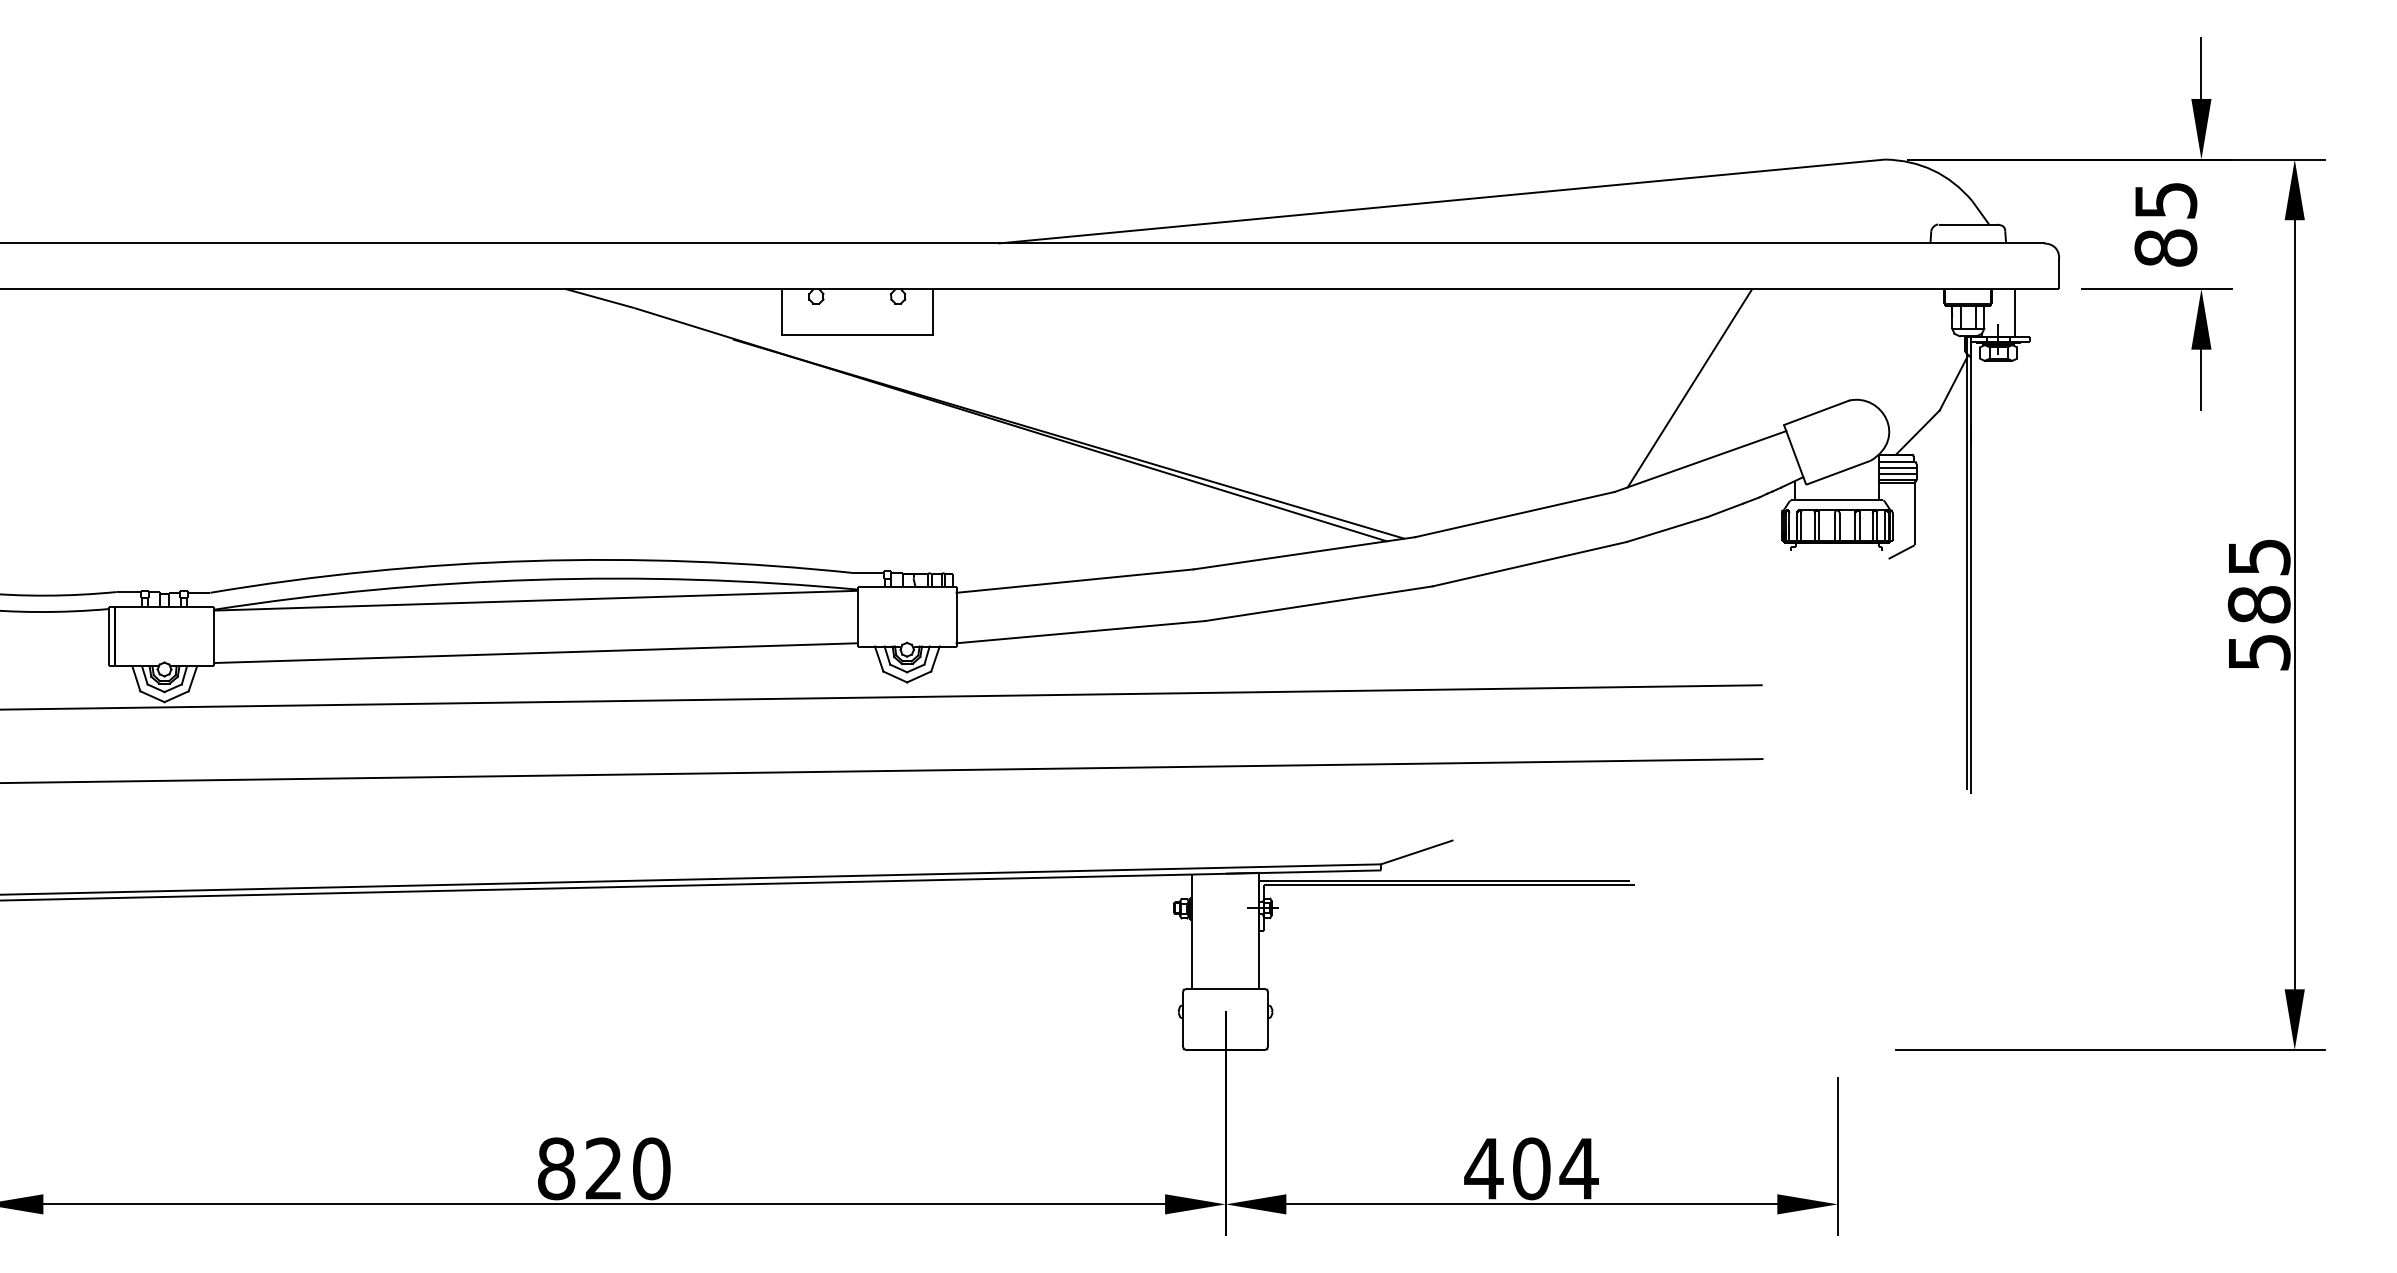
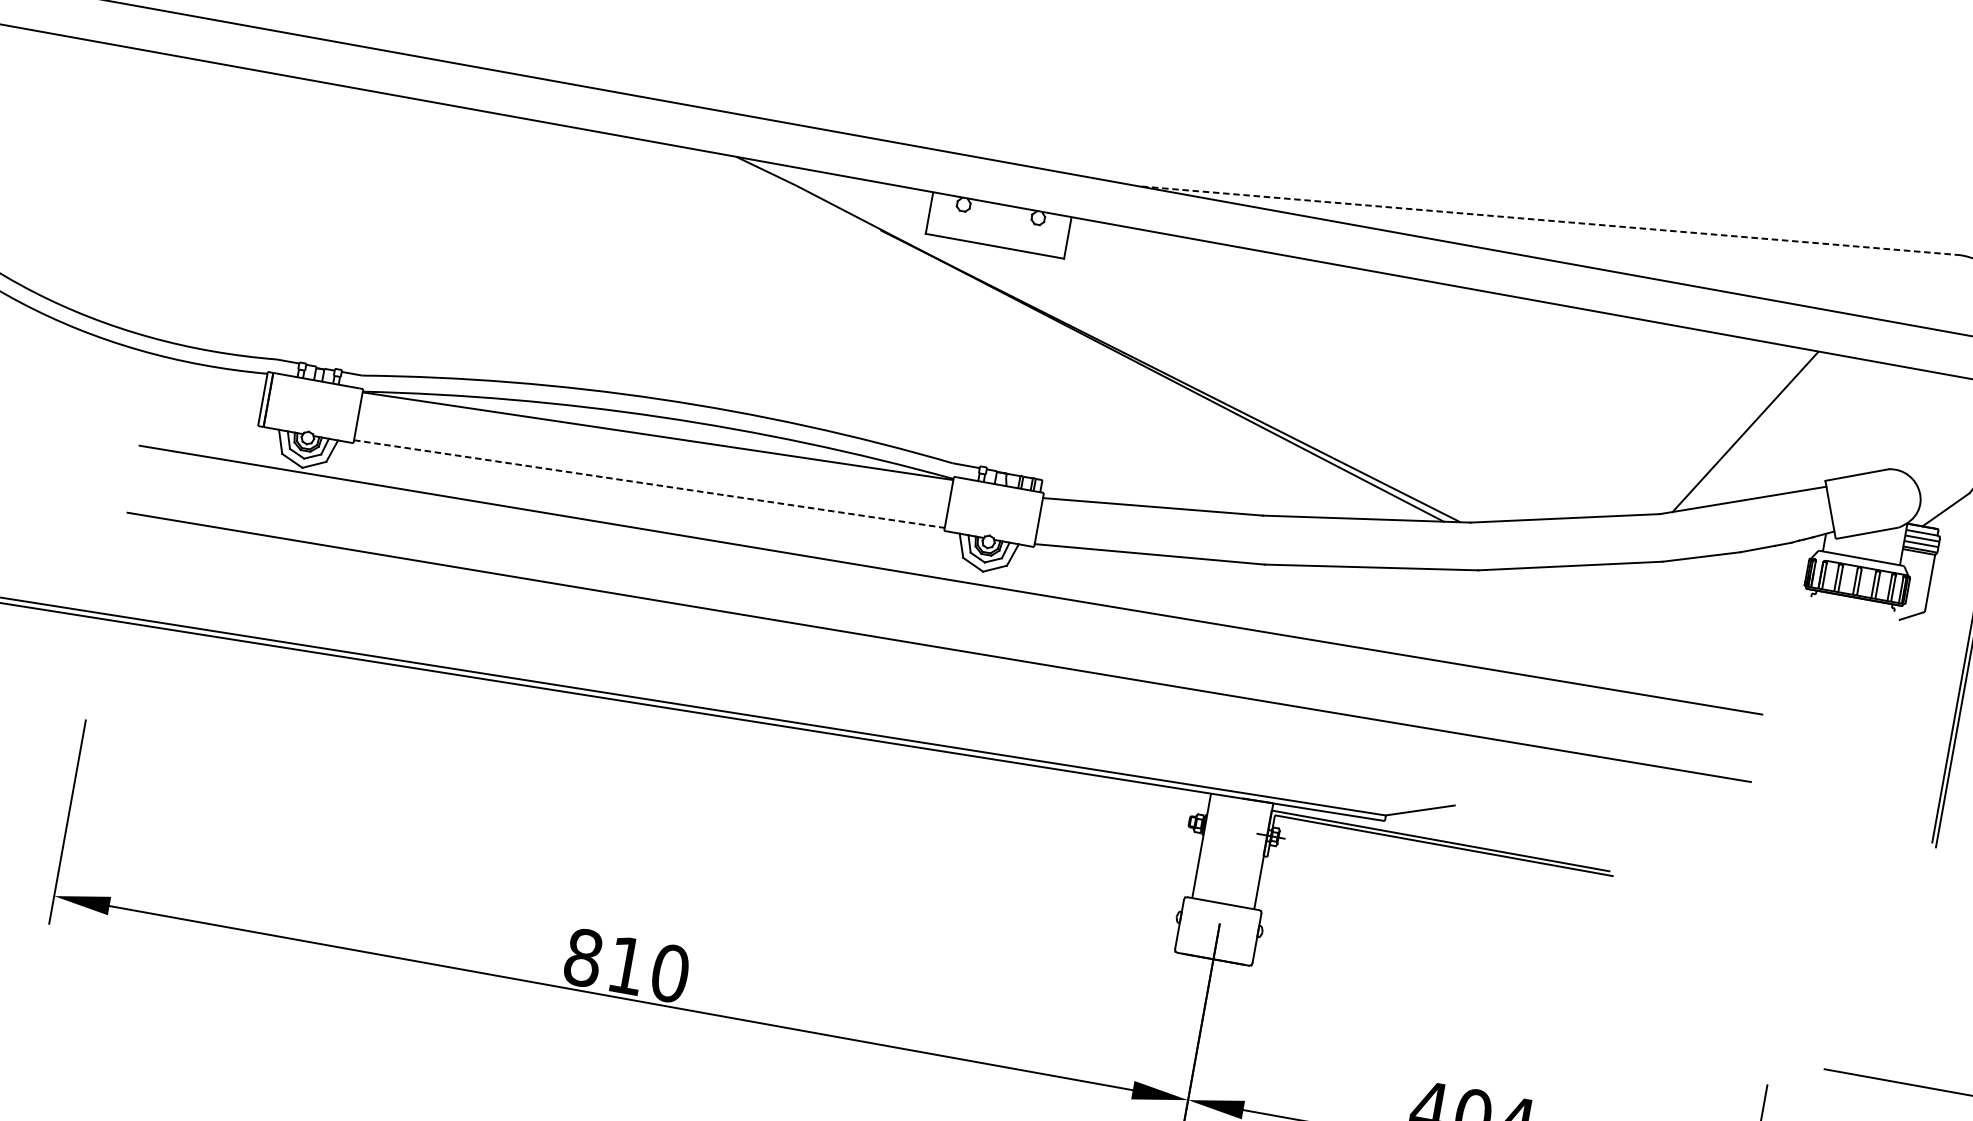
line: (1441, 201) -> (1549, 220), solid -> dashed
line: (536, 653) -> (649, 484), solid -> dashed
text: (603, 1168) -> (626, 965), 820 -> 810

